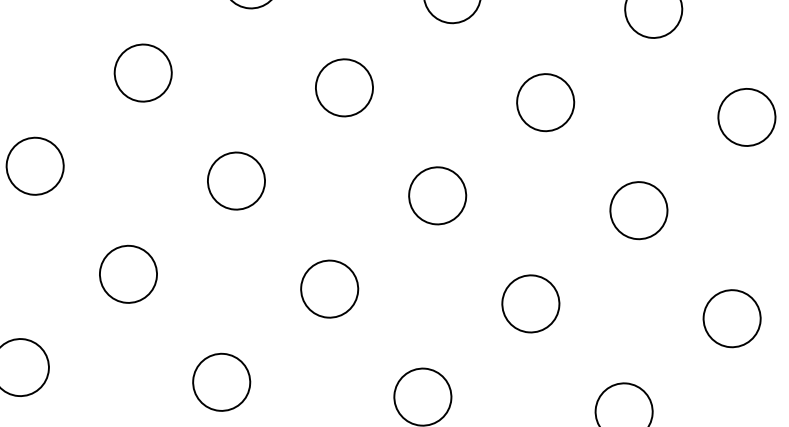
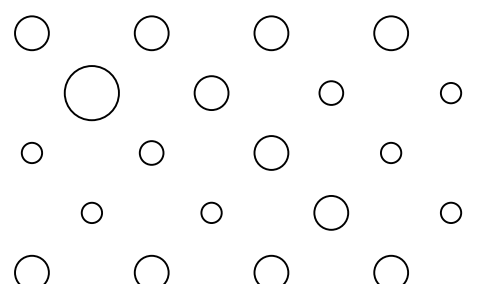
circle: (142, 73) -> (91, 93), size x1.6
circle: (546, 101) -> (331, 92), size x0.7
circle: (745, 117) -> (450, 93), size x0.6
circle: (34, 165) -> (31, 152), size x0.6
circle: (236, 180) -> (151, 152), size x0.7
circle: (637, 209) -> (390, 152), size x0.6
circle: (127, 273) -> (91, 212), size x0.6
circle: (329, 288) -> (211, 212), size x0.6
circle: (731, 317) -> (450, 212), size x0.6

